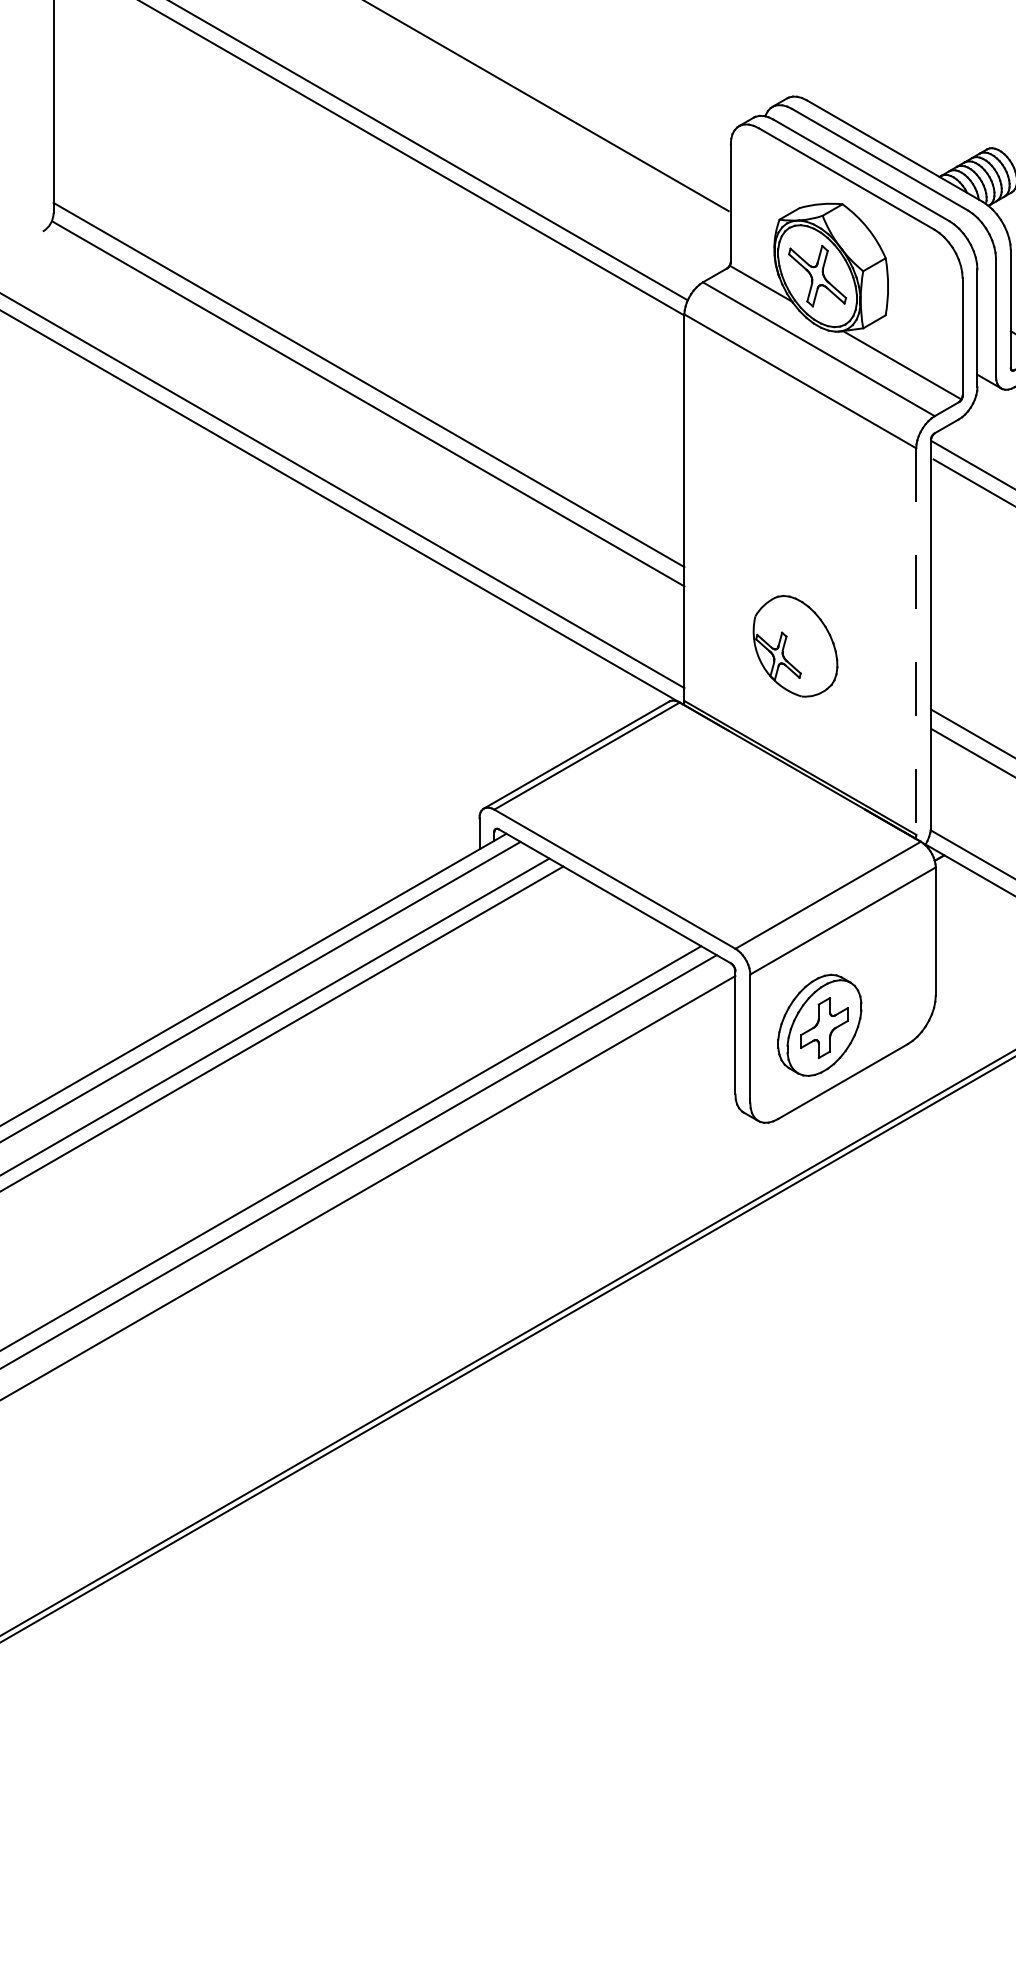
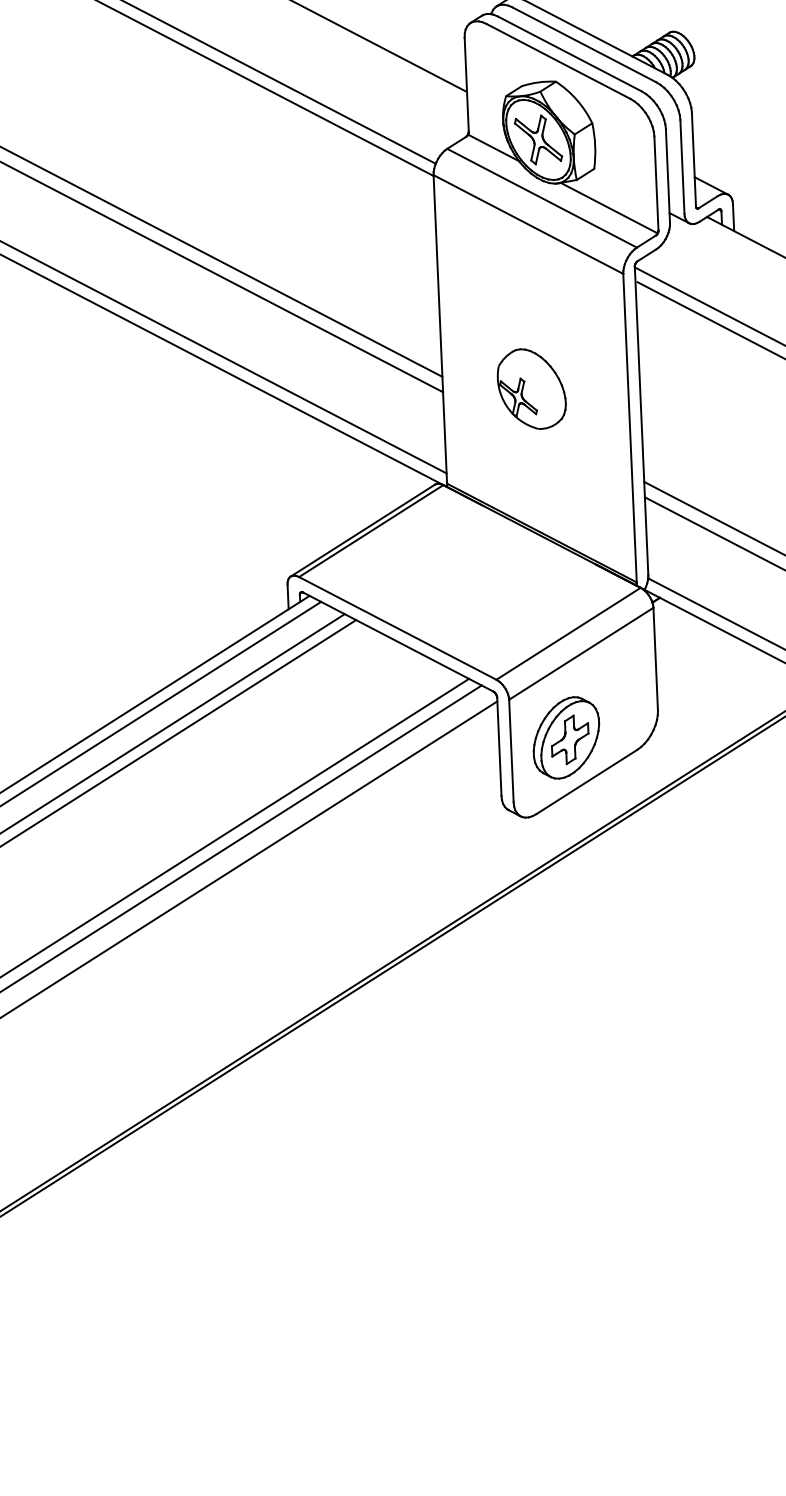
line: (916, 642) -> (630, 428), dashed -> solid
part: (795, 646) -> (531, 389), moved

